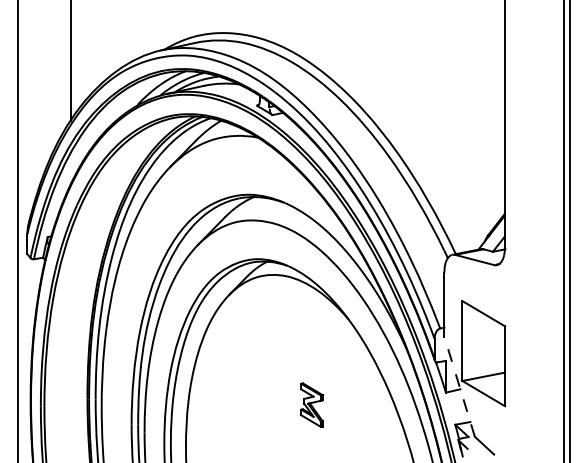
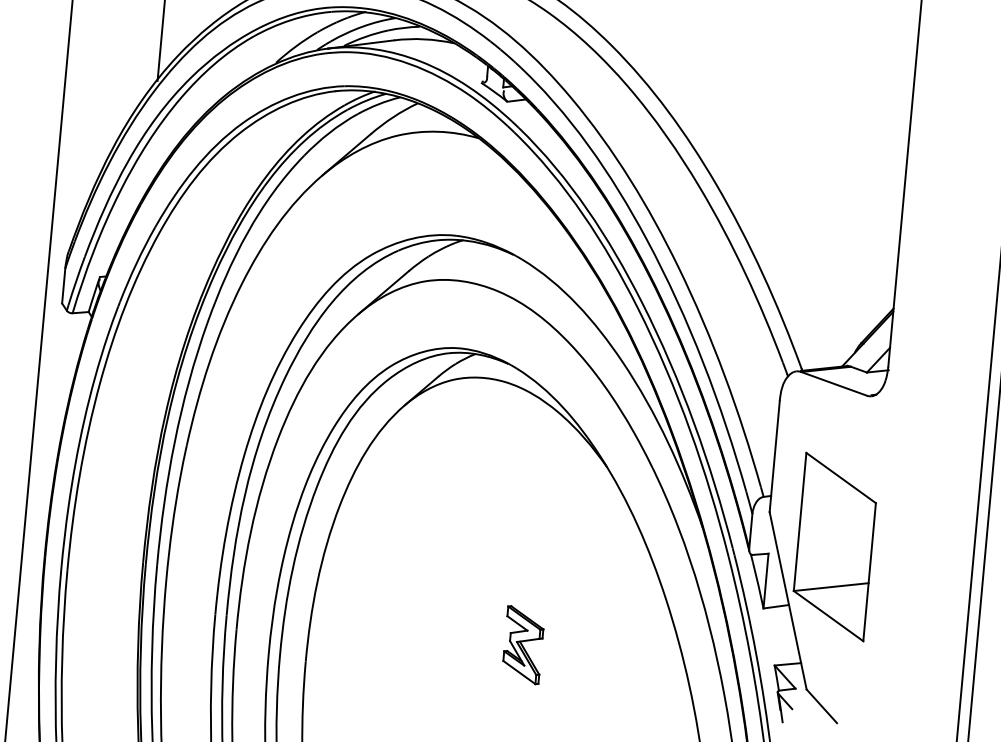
line: (459, 386) -> (787, 600), dashed -> solid
part: (311, 404) -> (522, 643), moved

